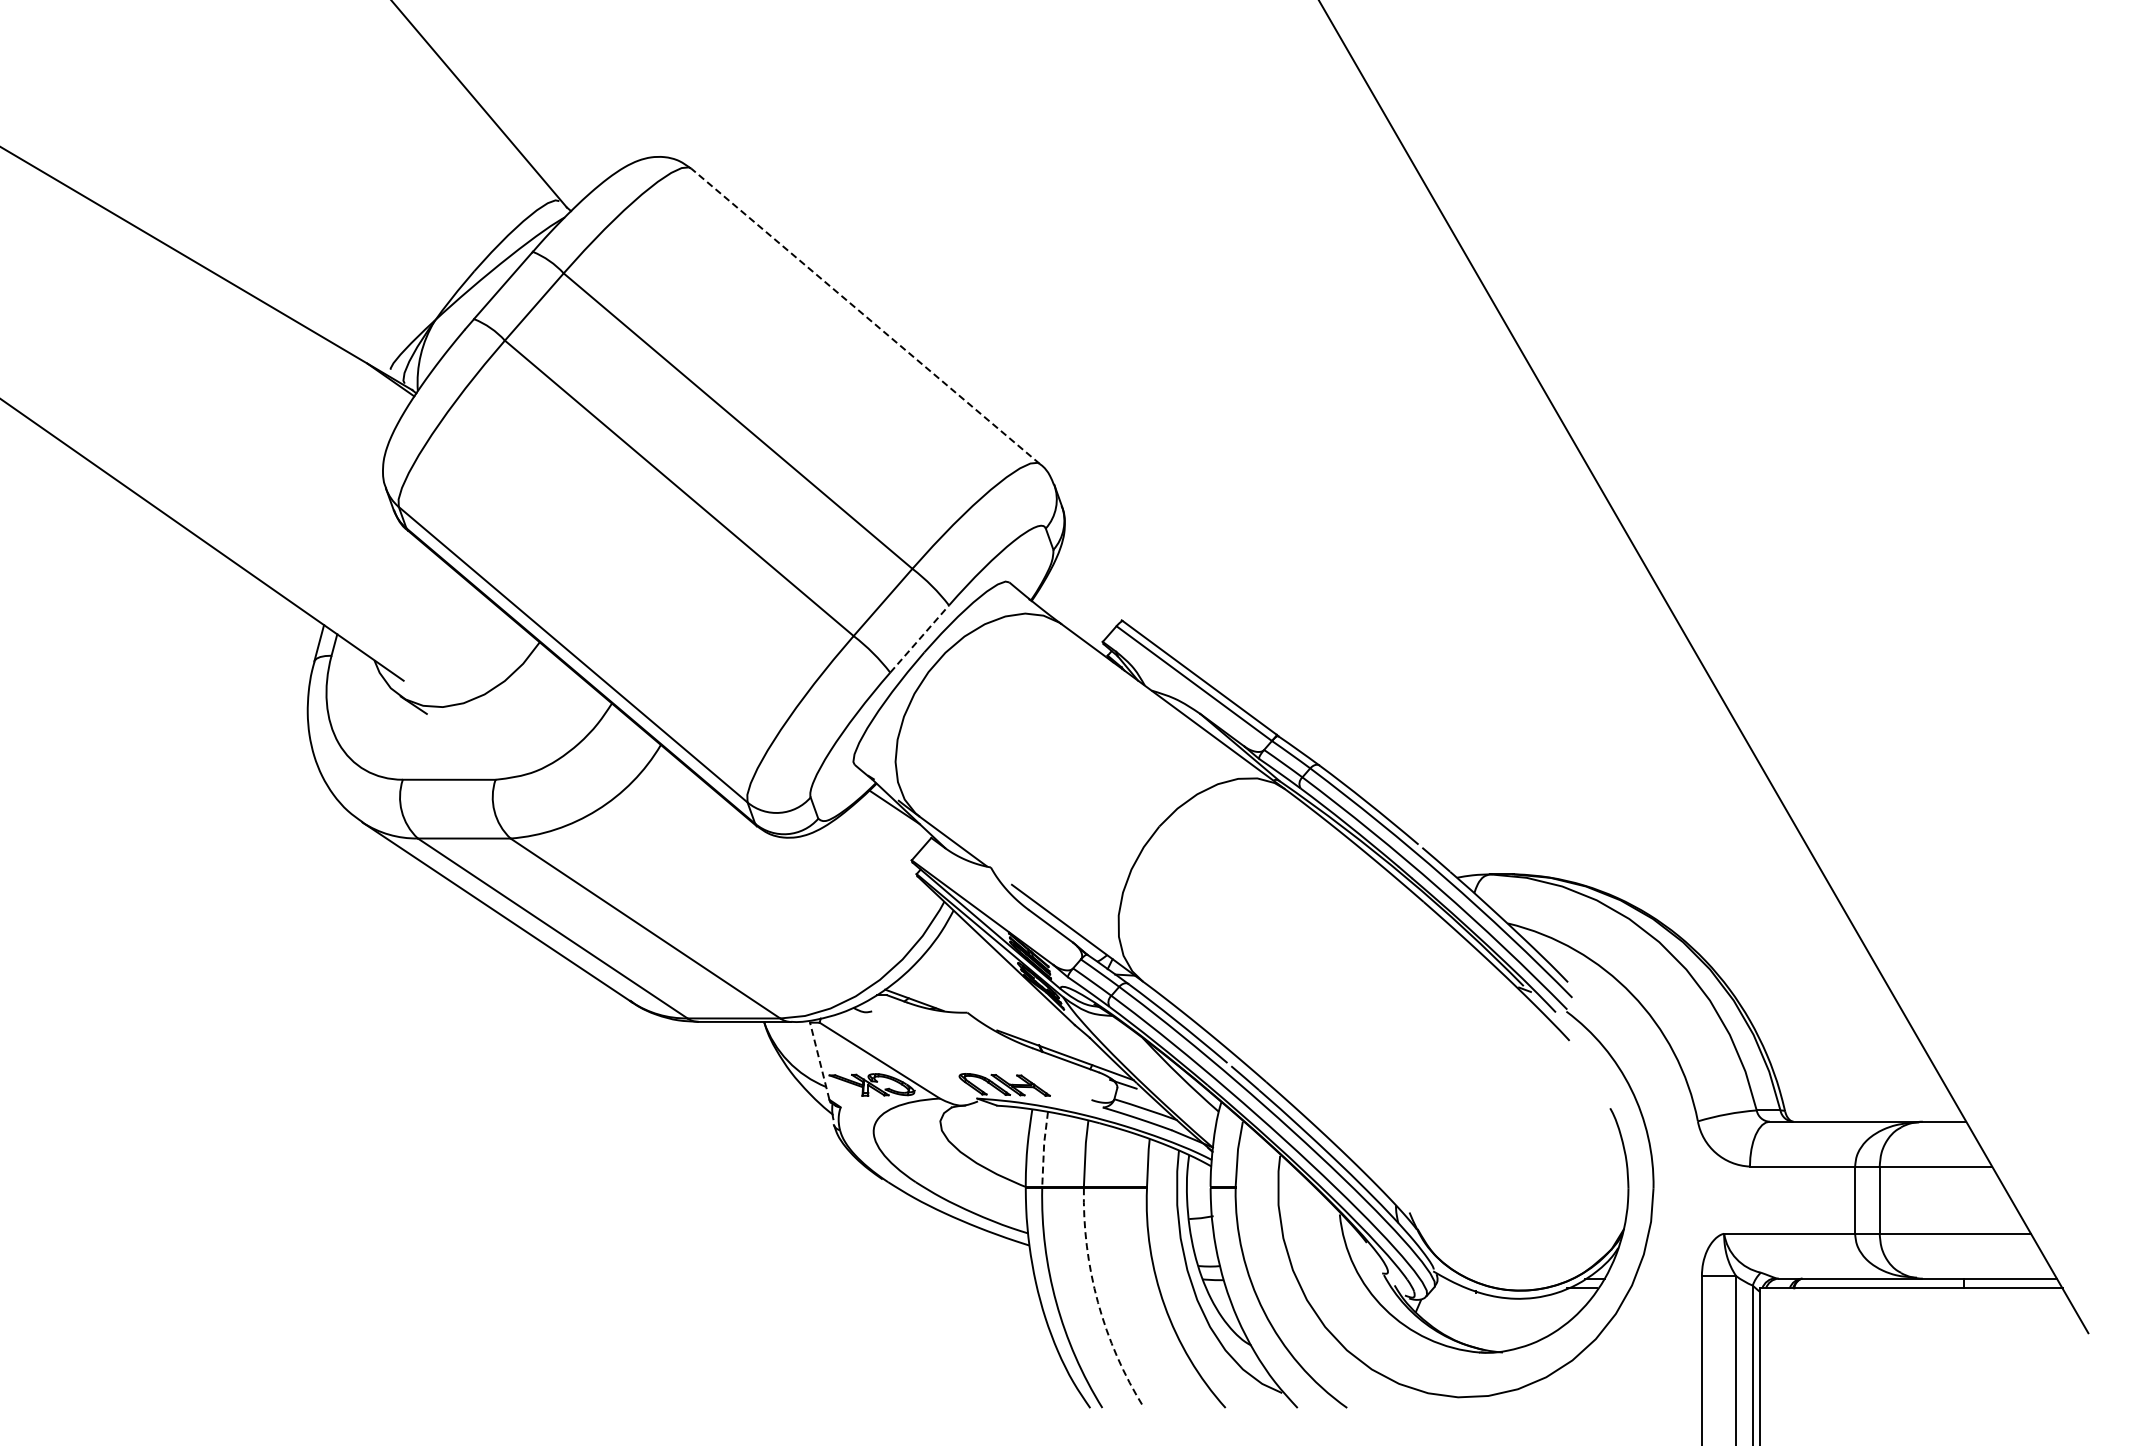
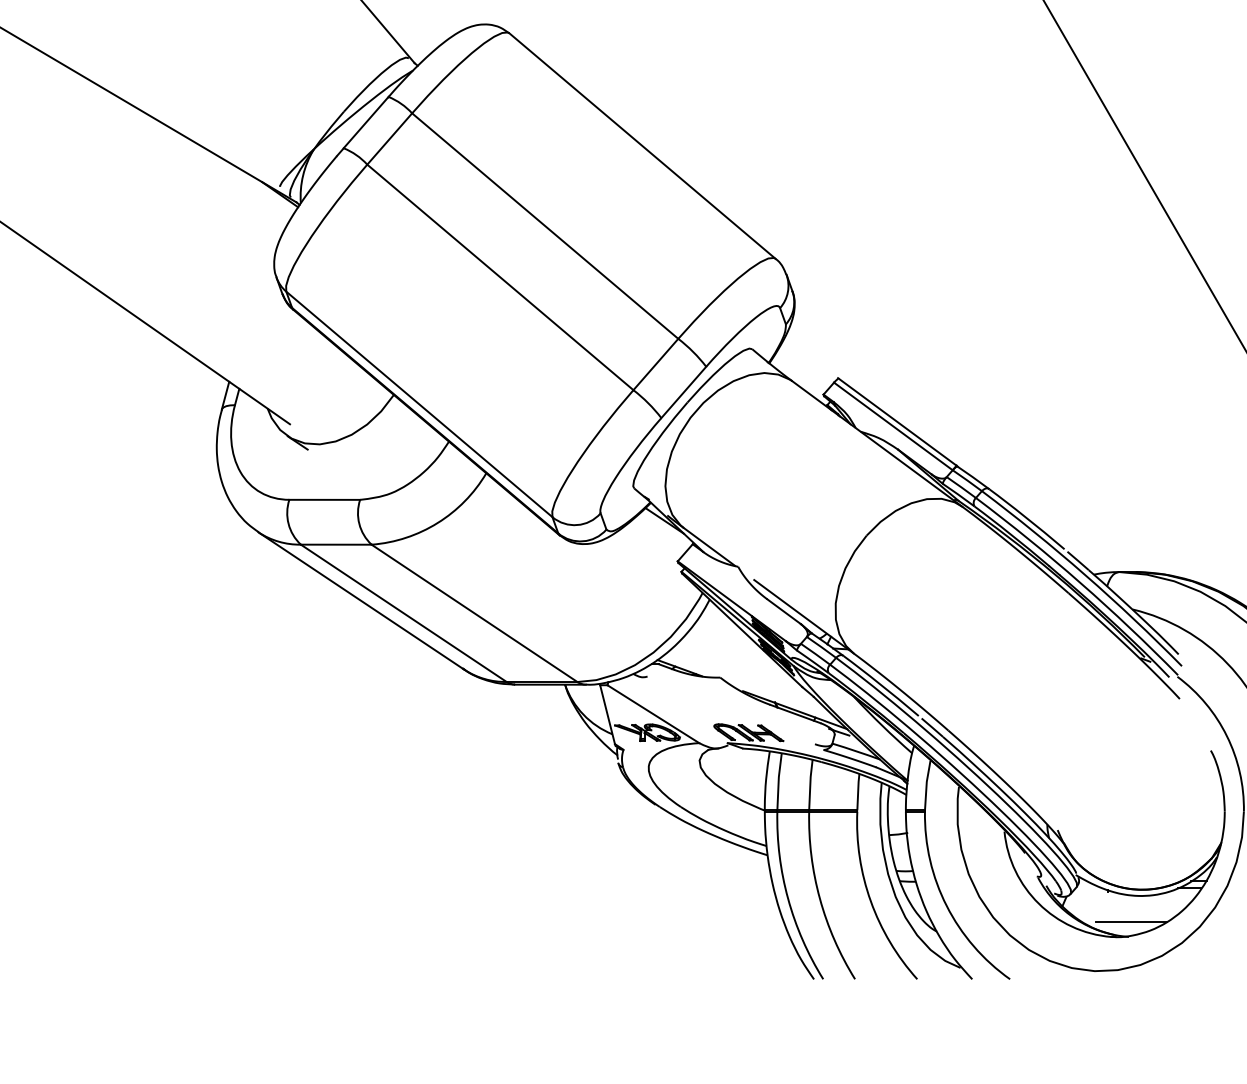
line: (865, 316) -> (642, 146), dashed -> solid
line: (919, 639) -> (683, 392), dashed -> solid
line: (819, 1061) -> (607, 714), dashed -> solid
line: (1043, 1148) -> (778, 781), dashed -> solid
arc: (1098, 1302) -> (820, 898), dashed -> solid
line: (1505, 1333) -> (1130, 922), added

